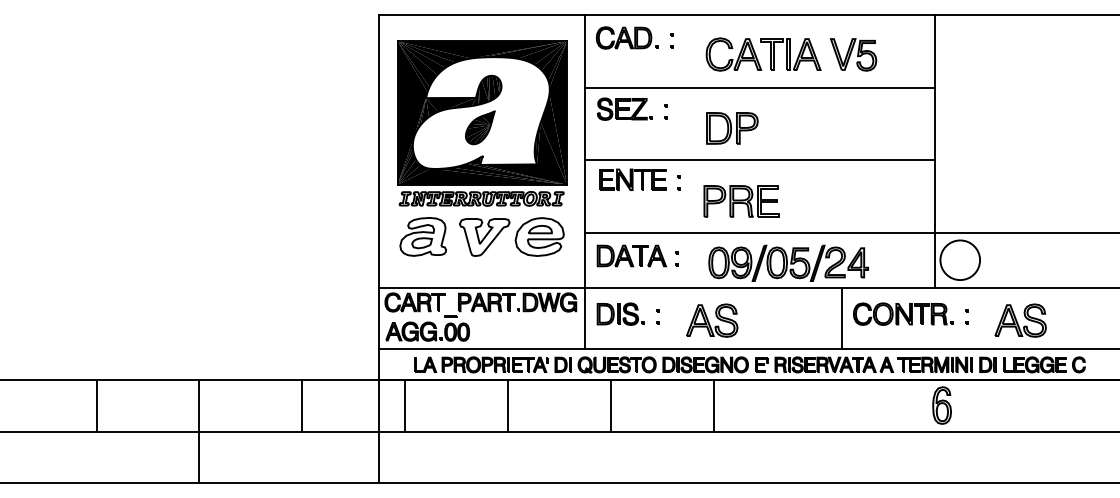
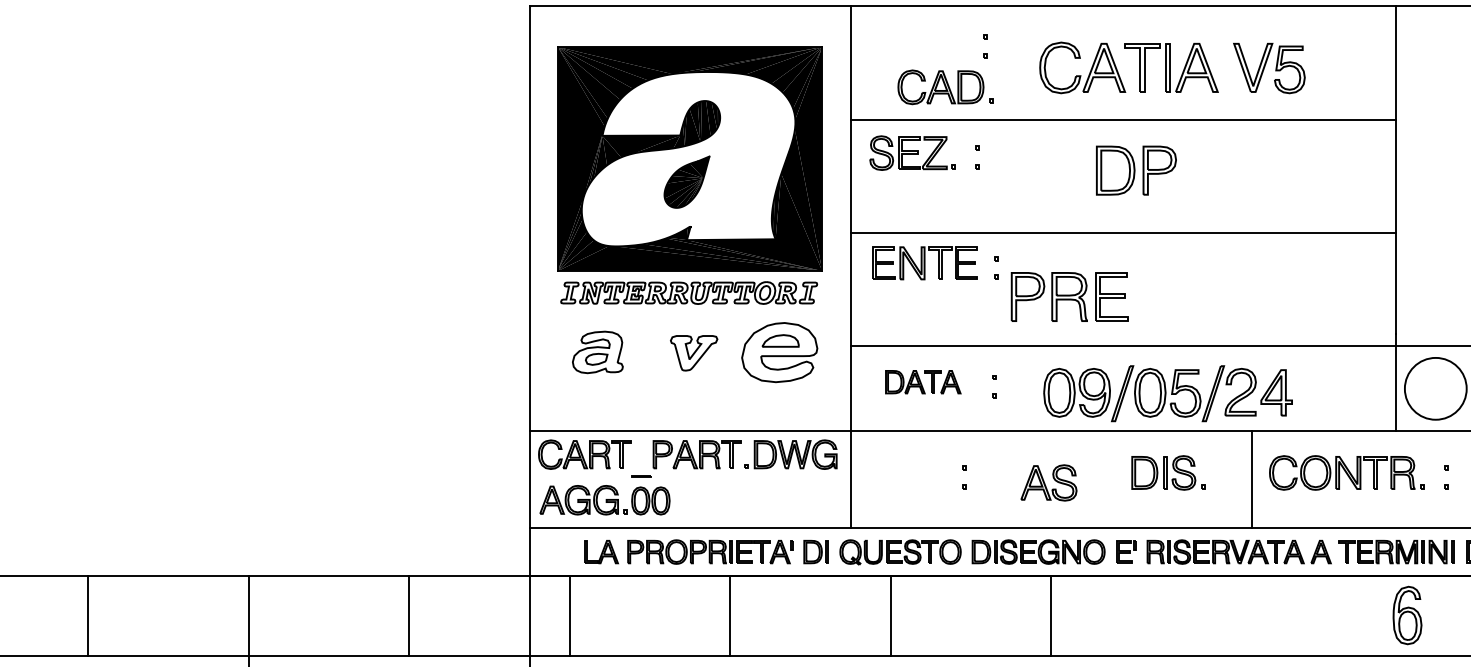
part: (627, 37) -> (946, 86), moved
part: (732, 128) -> (1136, 170), moved
part: (741, 201) -> (1069, 297), moved
part: (422, 236) -> (596, 351), size x0.7
part: (484, 237) -> (693, 353), size x0.6
part: (631, 255) -> (922, 381), size x0.7
part: (620, 313) -> (1167, 471), moved
part: (712, 320) -> (1049, 482), size x0.7

